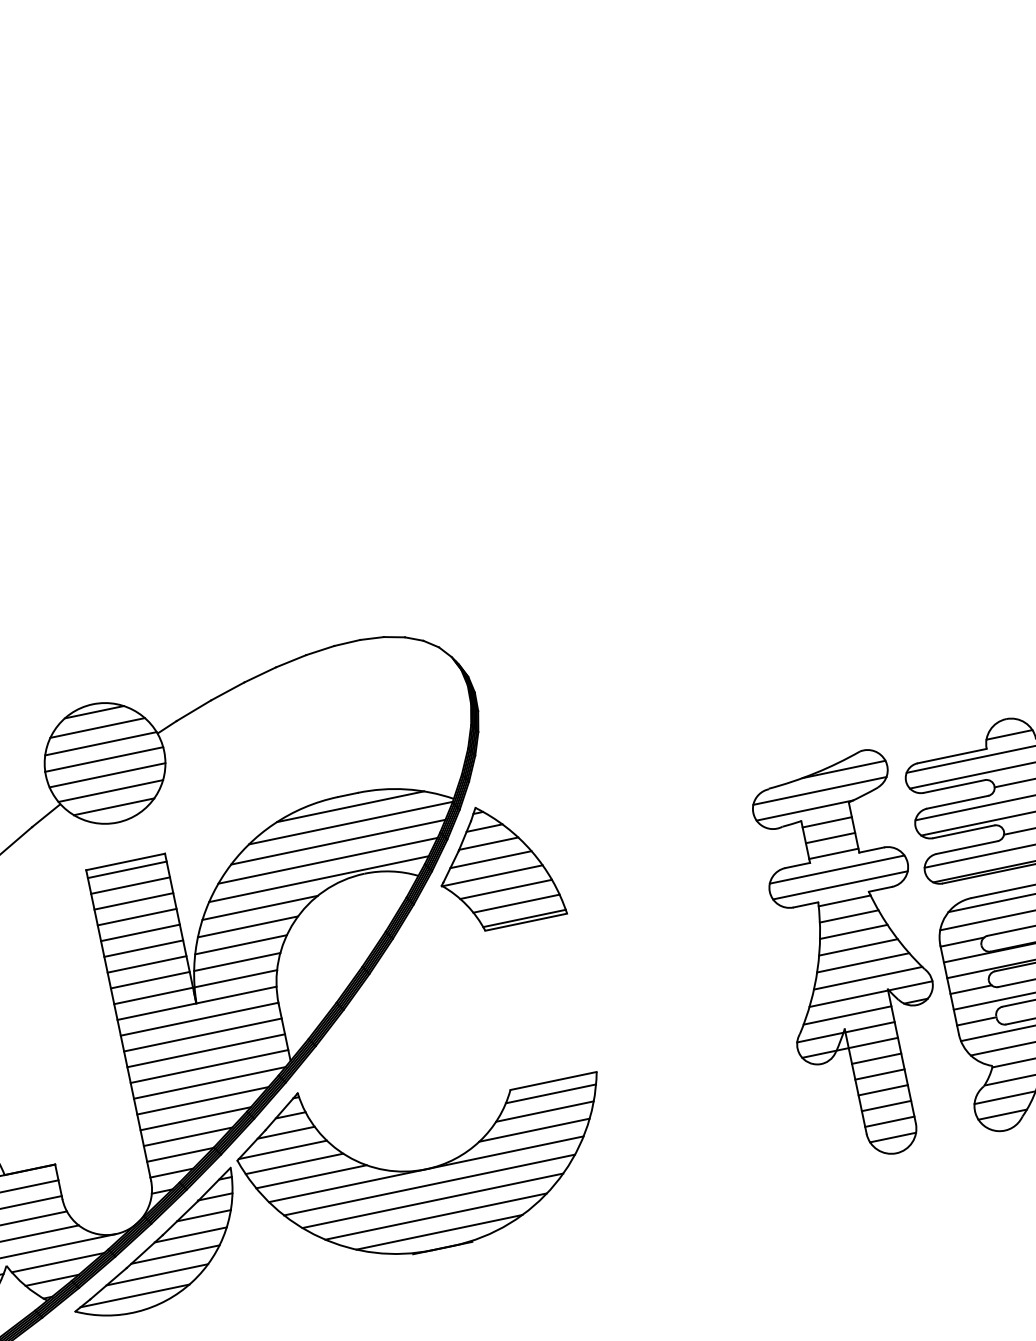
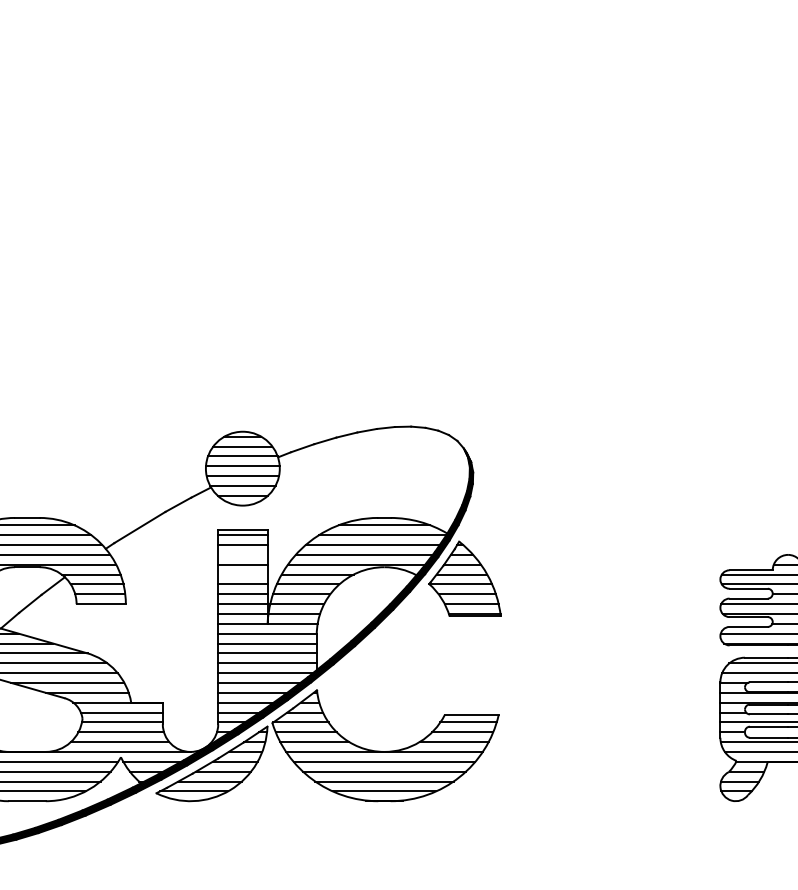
line: (133, 900) -> (242, 554), removed
line: (139, 932) -> (242, 574), removed
part: (852, 957) -> (666, 678), removed

